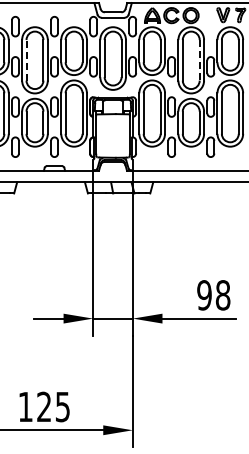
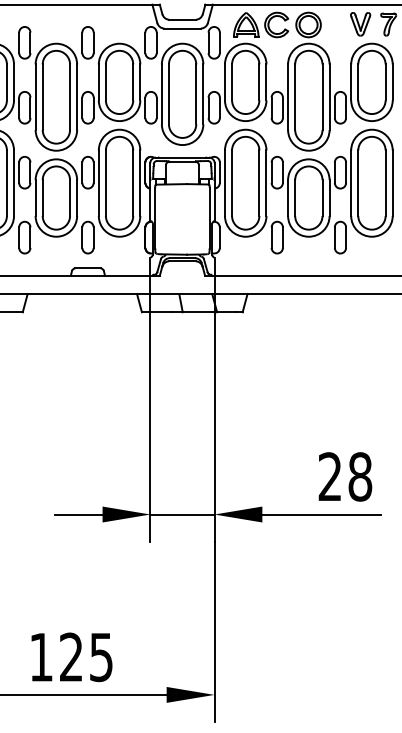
line: (26, 59) -> (42, 95), dashed -> solid
line: (199, 60) -> (322, 97), dashed -> solid
text: (204, 295) -> (330, 477), 98 -> 28

